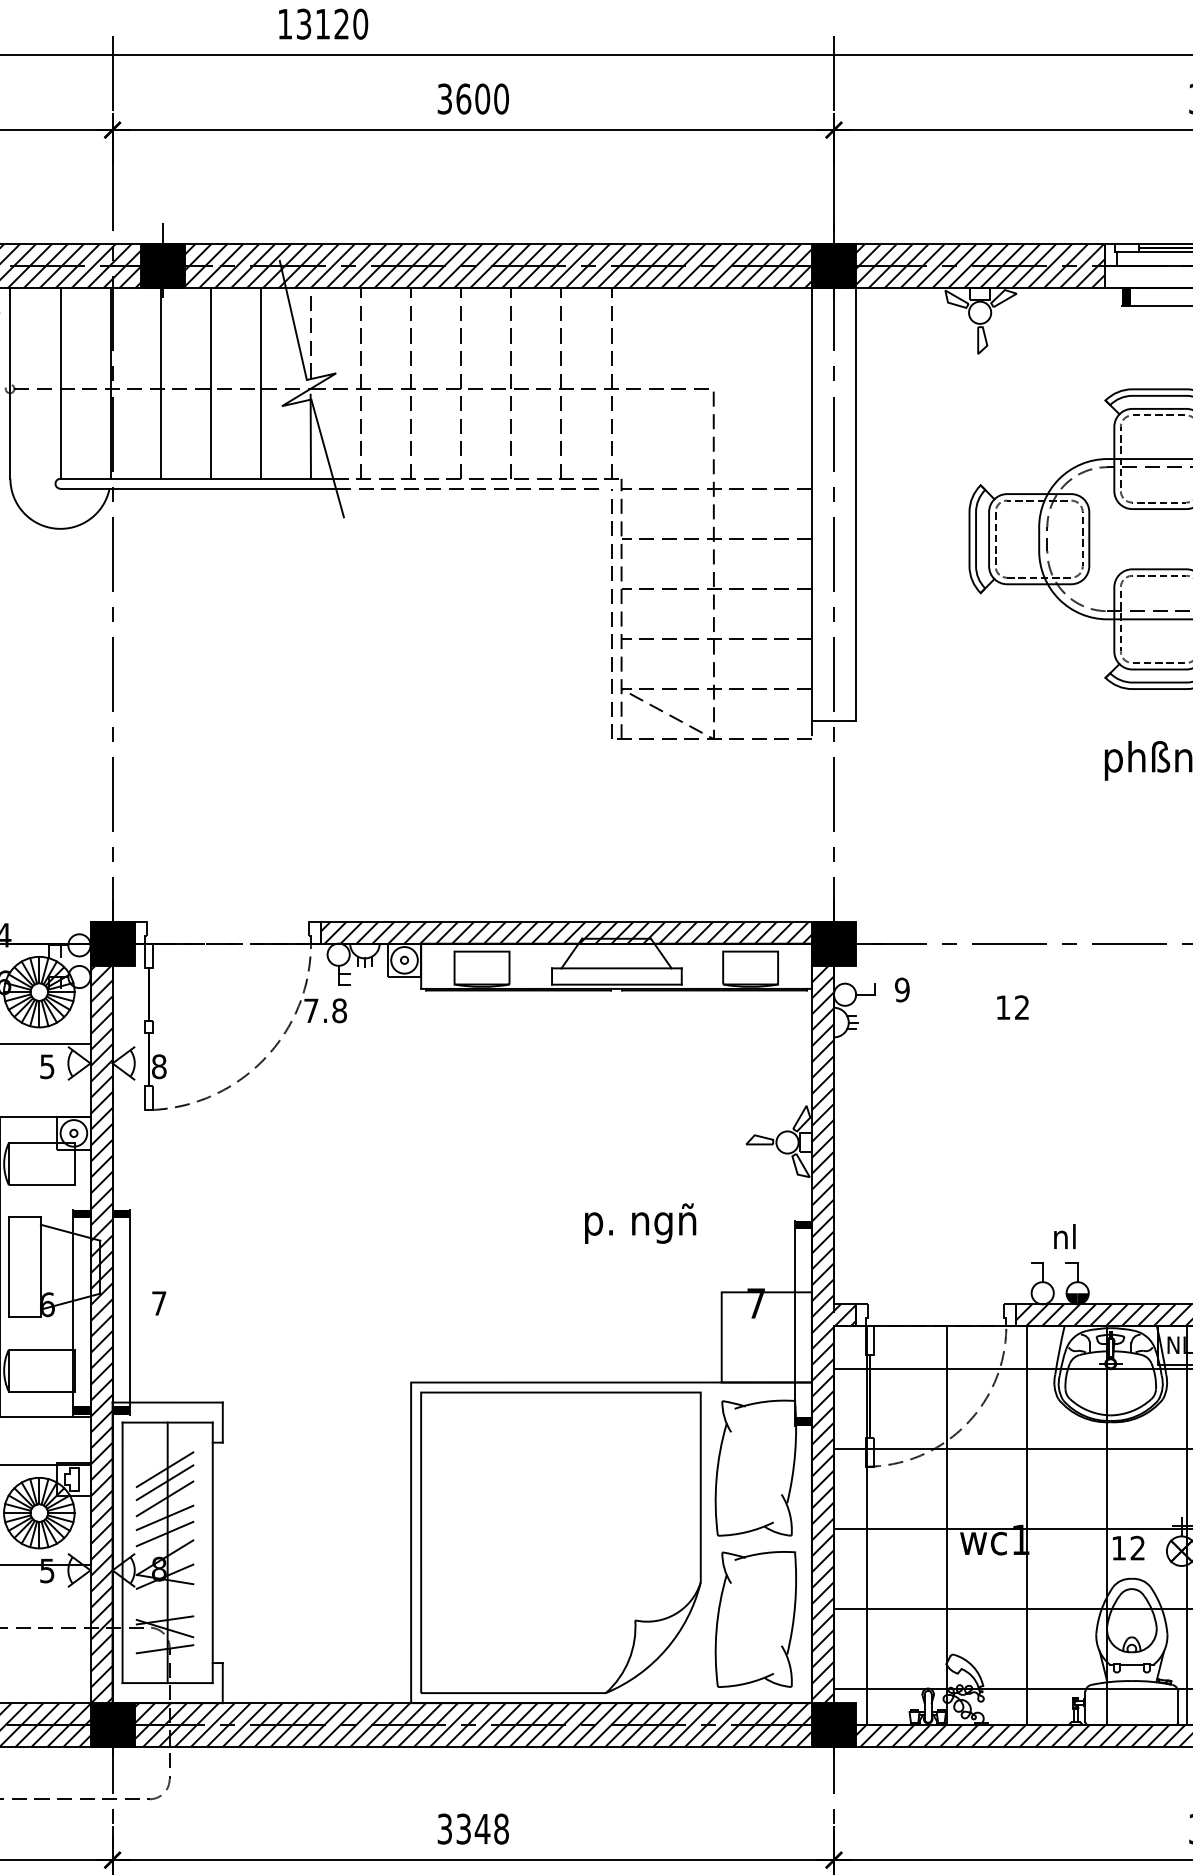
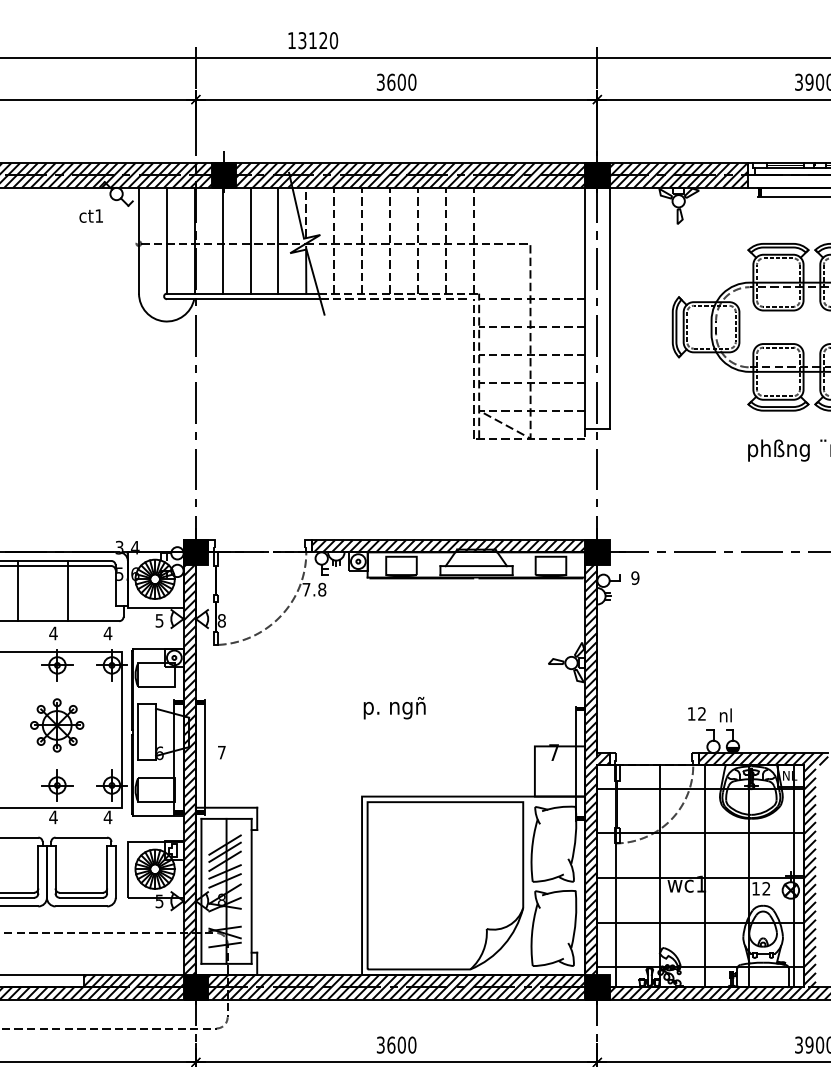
text: (1012, 1006) -> (696, 713), moved
text: (640, 1224) -> (394, 708), moved
text: (482, 1827) -> (401, 1044), 3348 -> 3600

